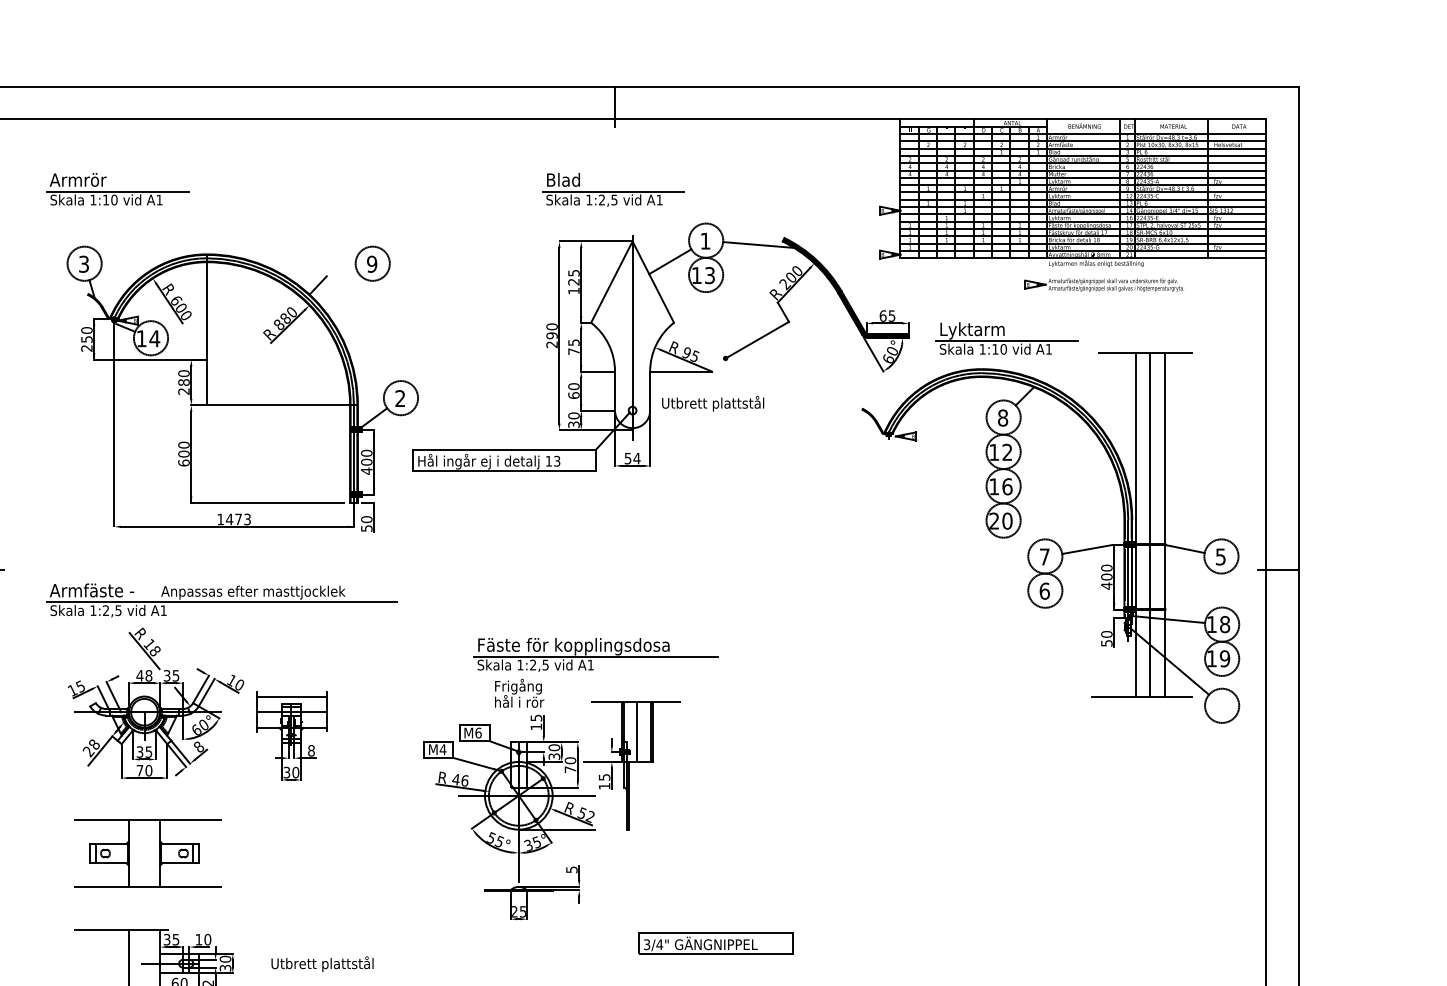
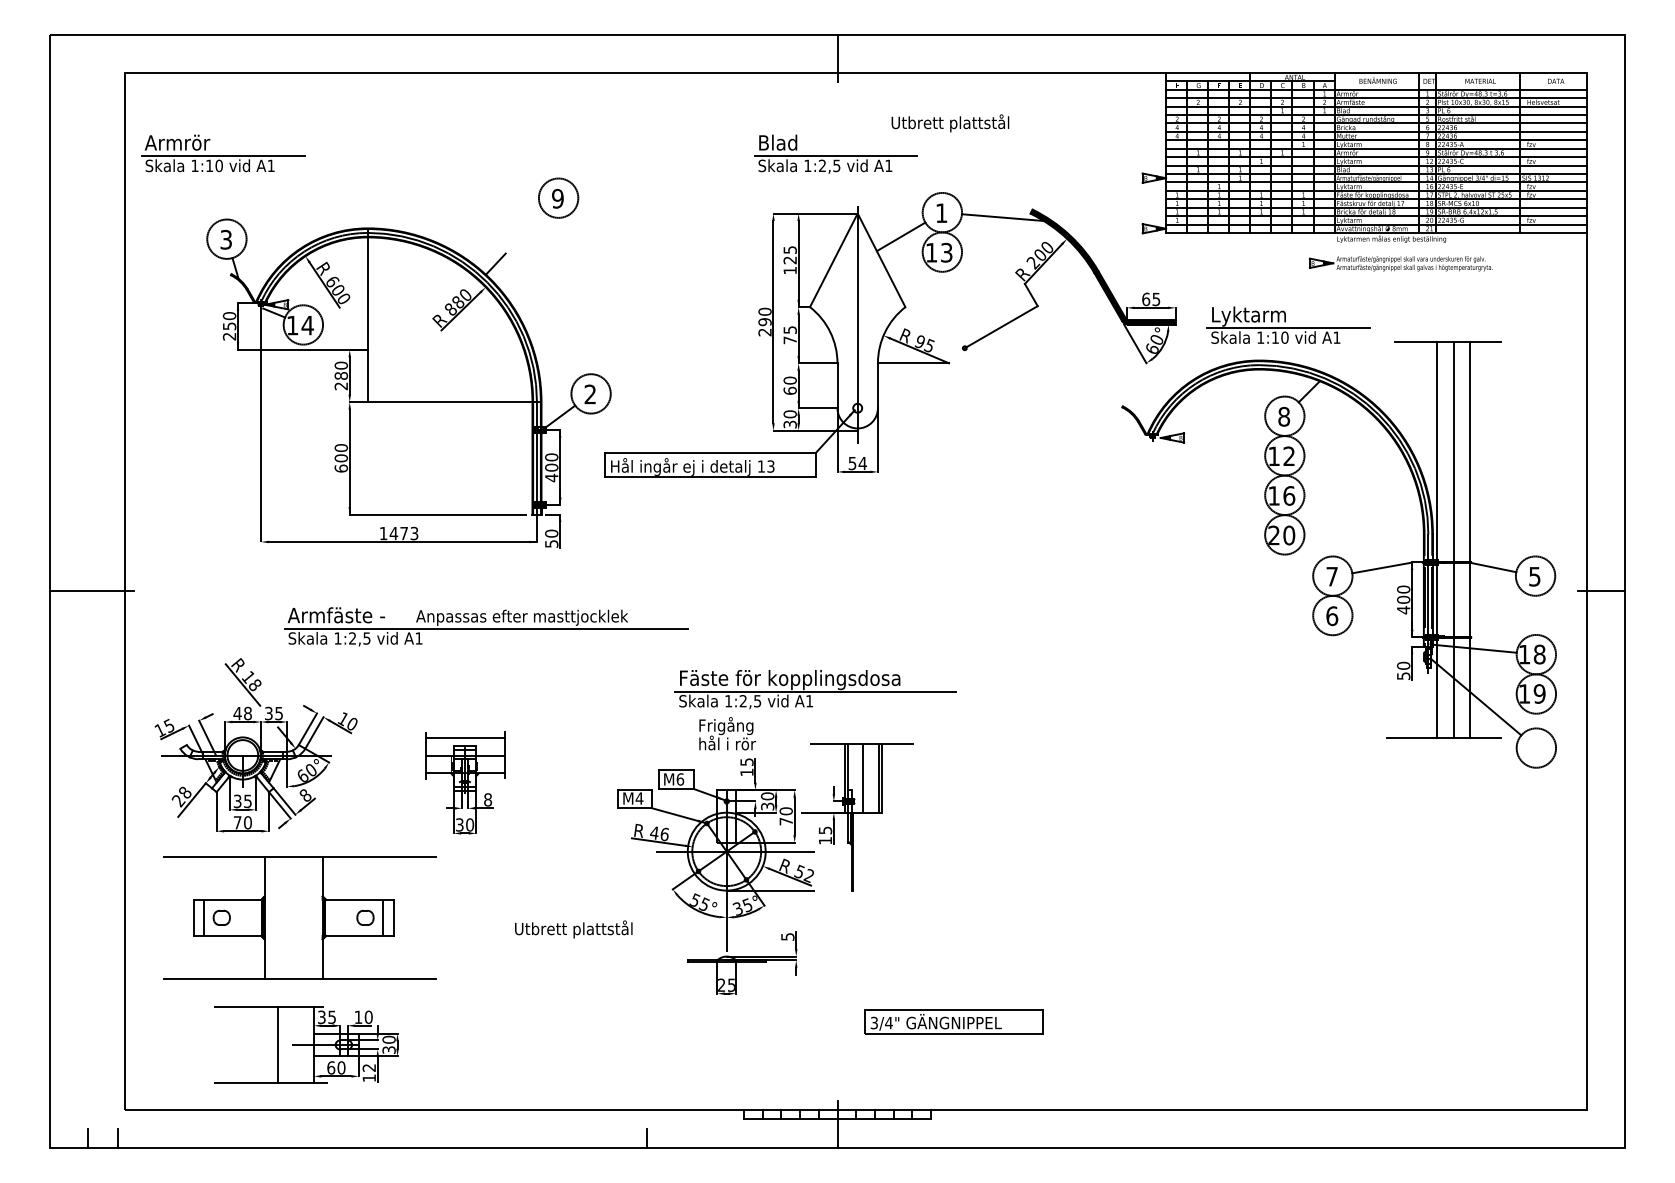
part: (118, 189) -> (223, 153), moved
part: (372, 263) -> (558, 197), moved
text: (713, 403) -> (950, 123), moved
part: (222, 600) -> (486, 626), moved
part: (155, 703) -> (255, 745), moved
part: (147, 853) -> (299, 918), size x1.6
text: (322, 964) -> (573, 929), moved

